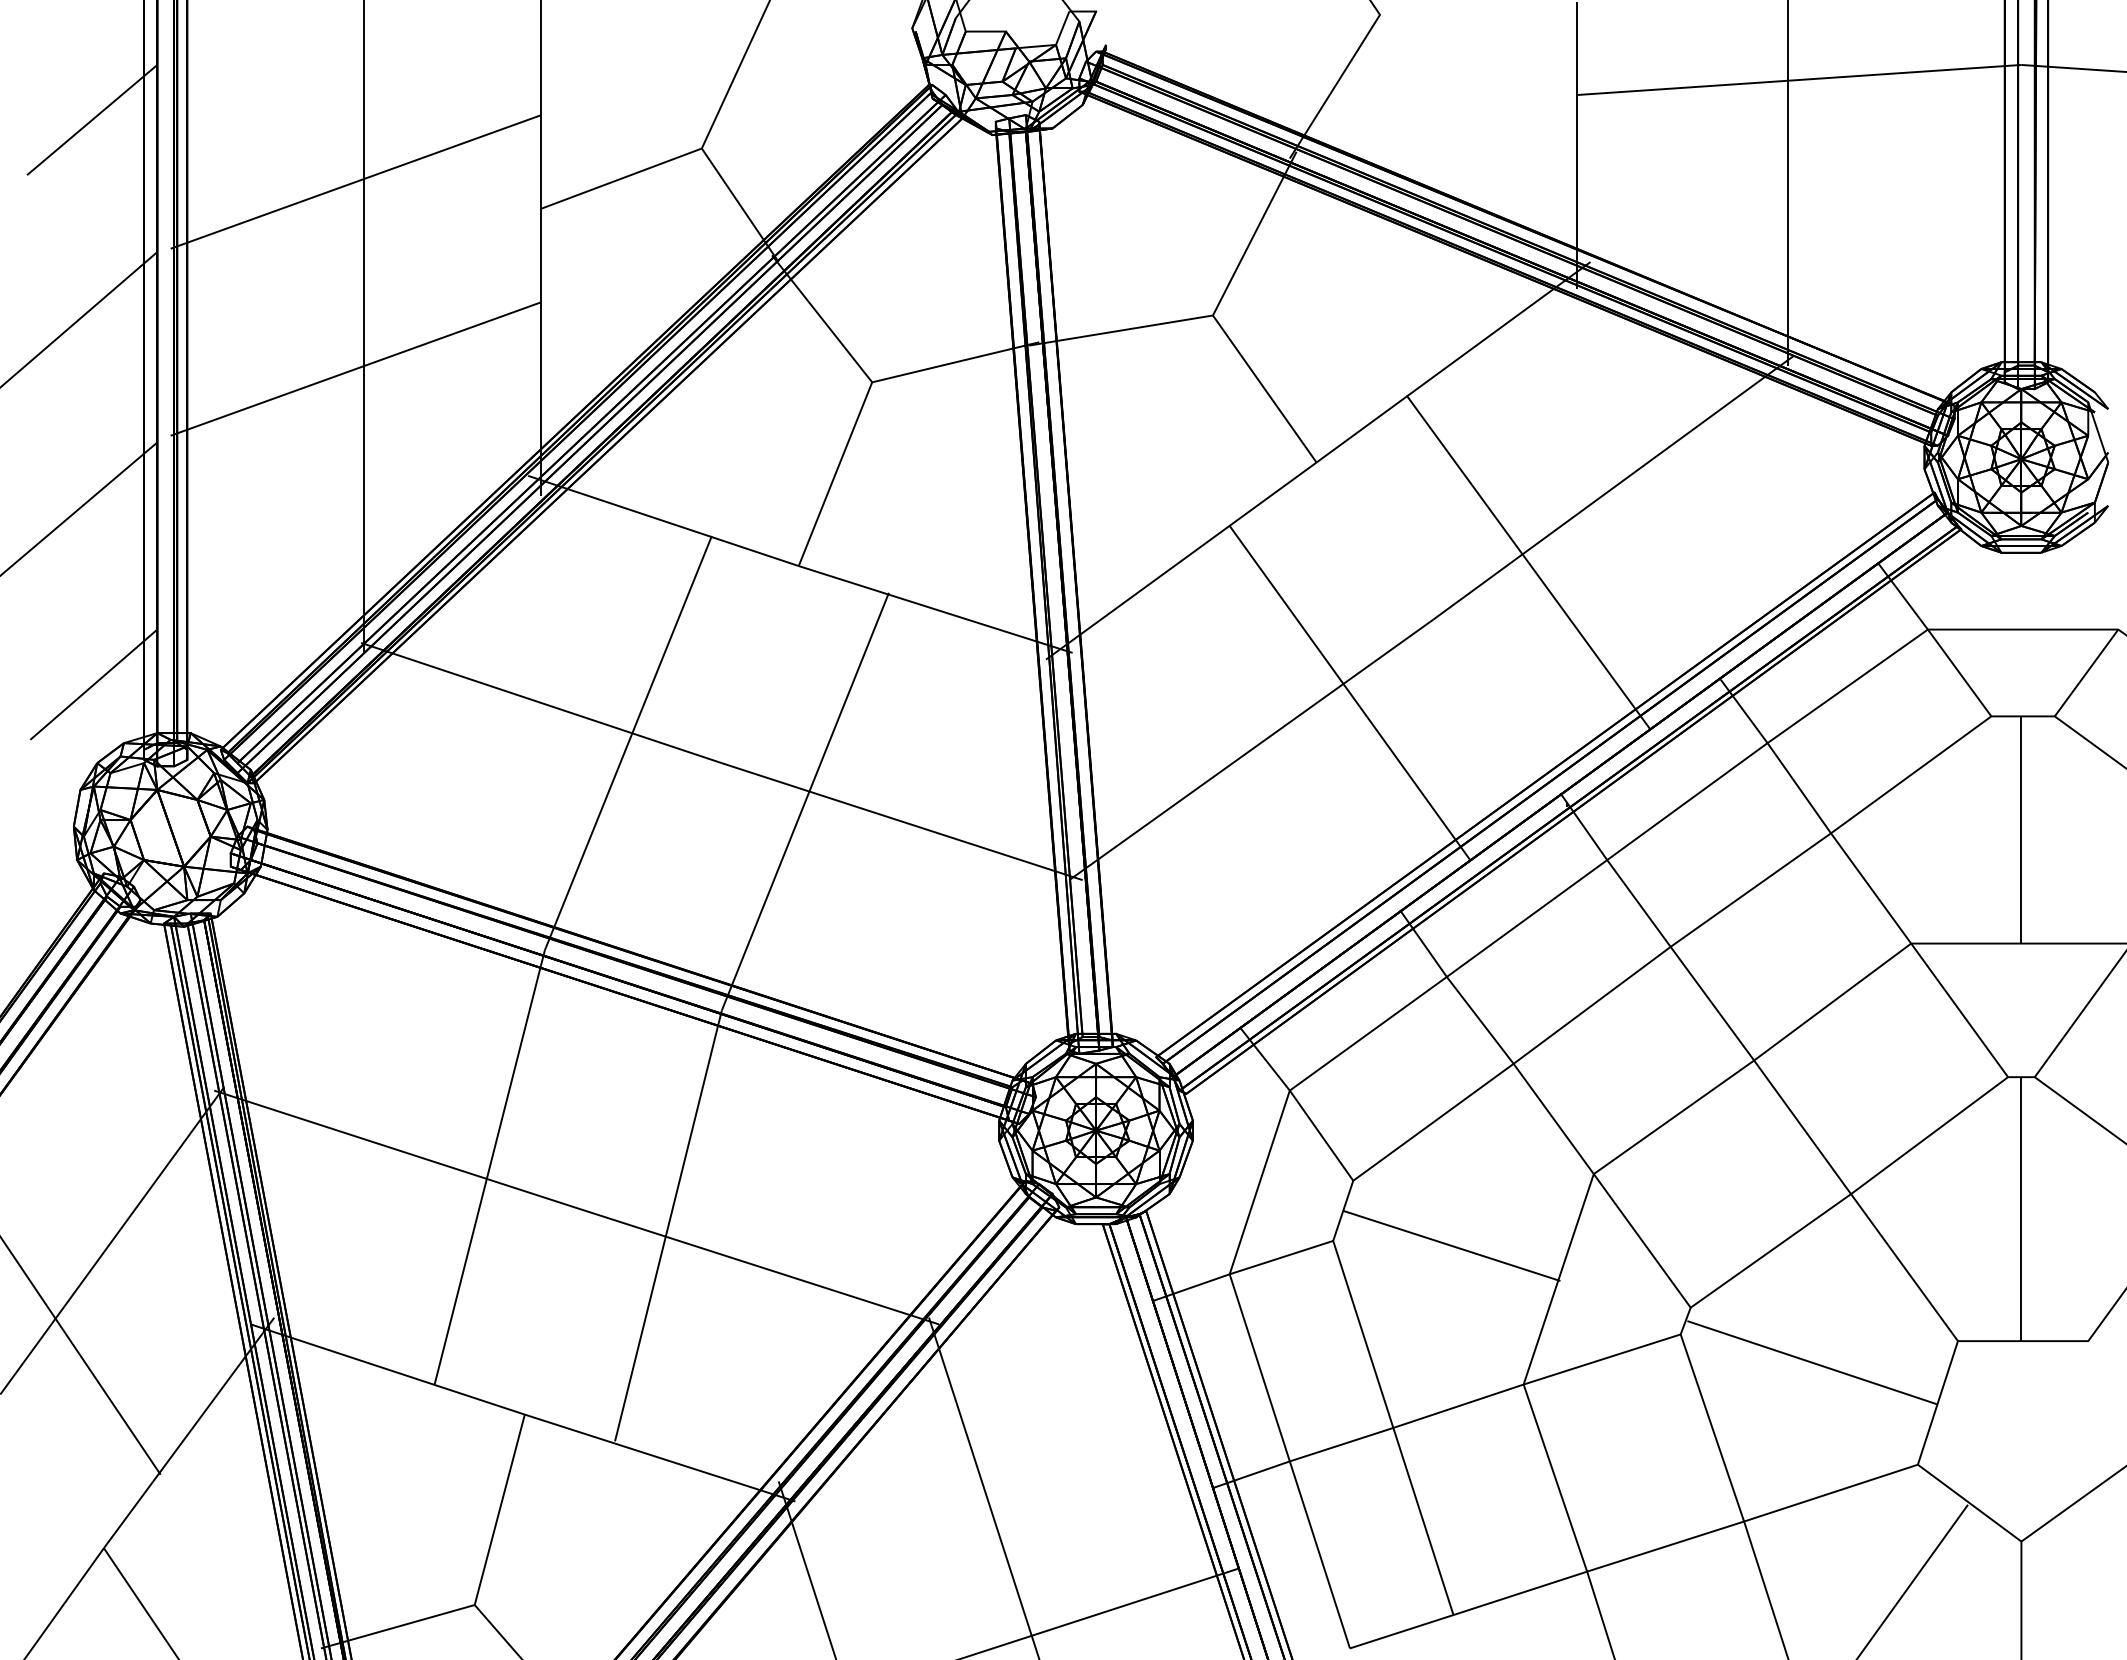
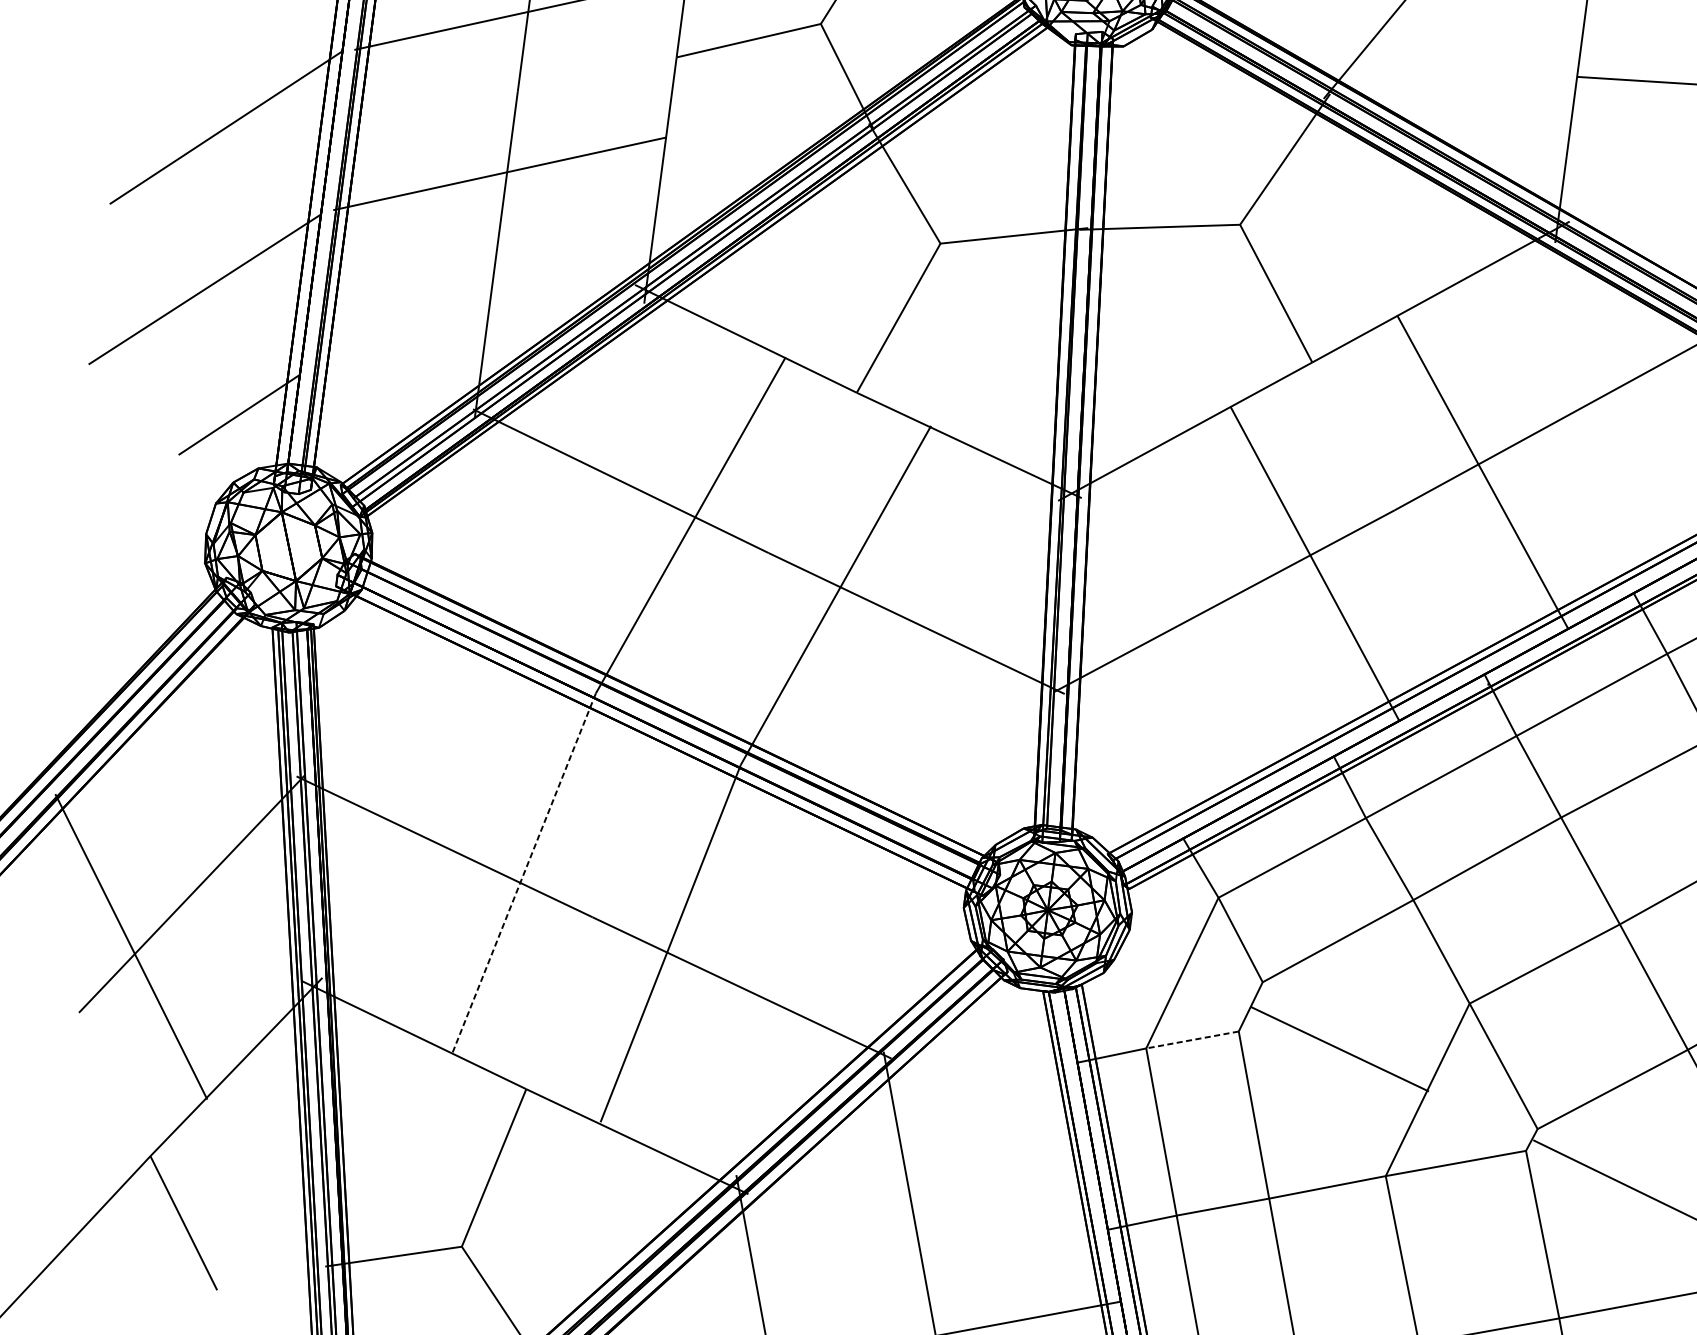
line: (489, 1167) -> (523, 873), solid -> dashed
line: (1280, 1257) -> (1191, 1039), solid -> dashed

